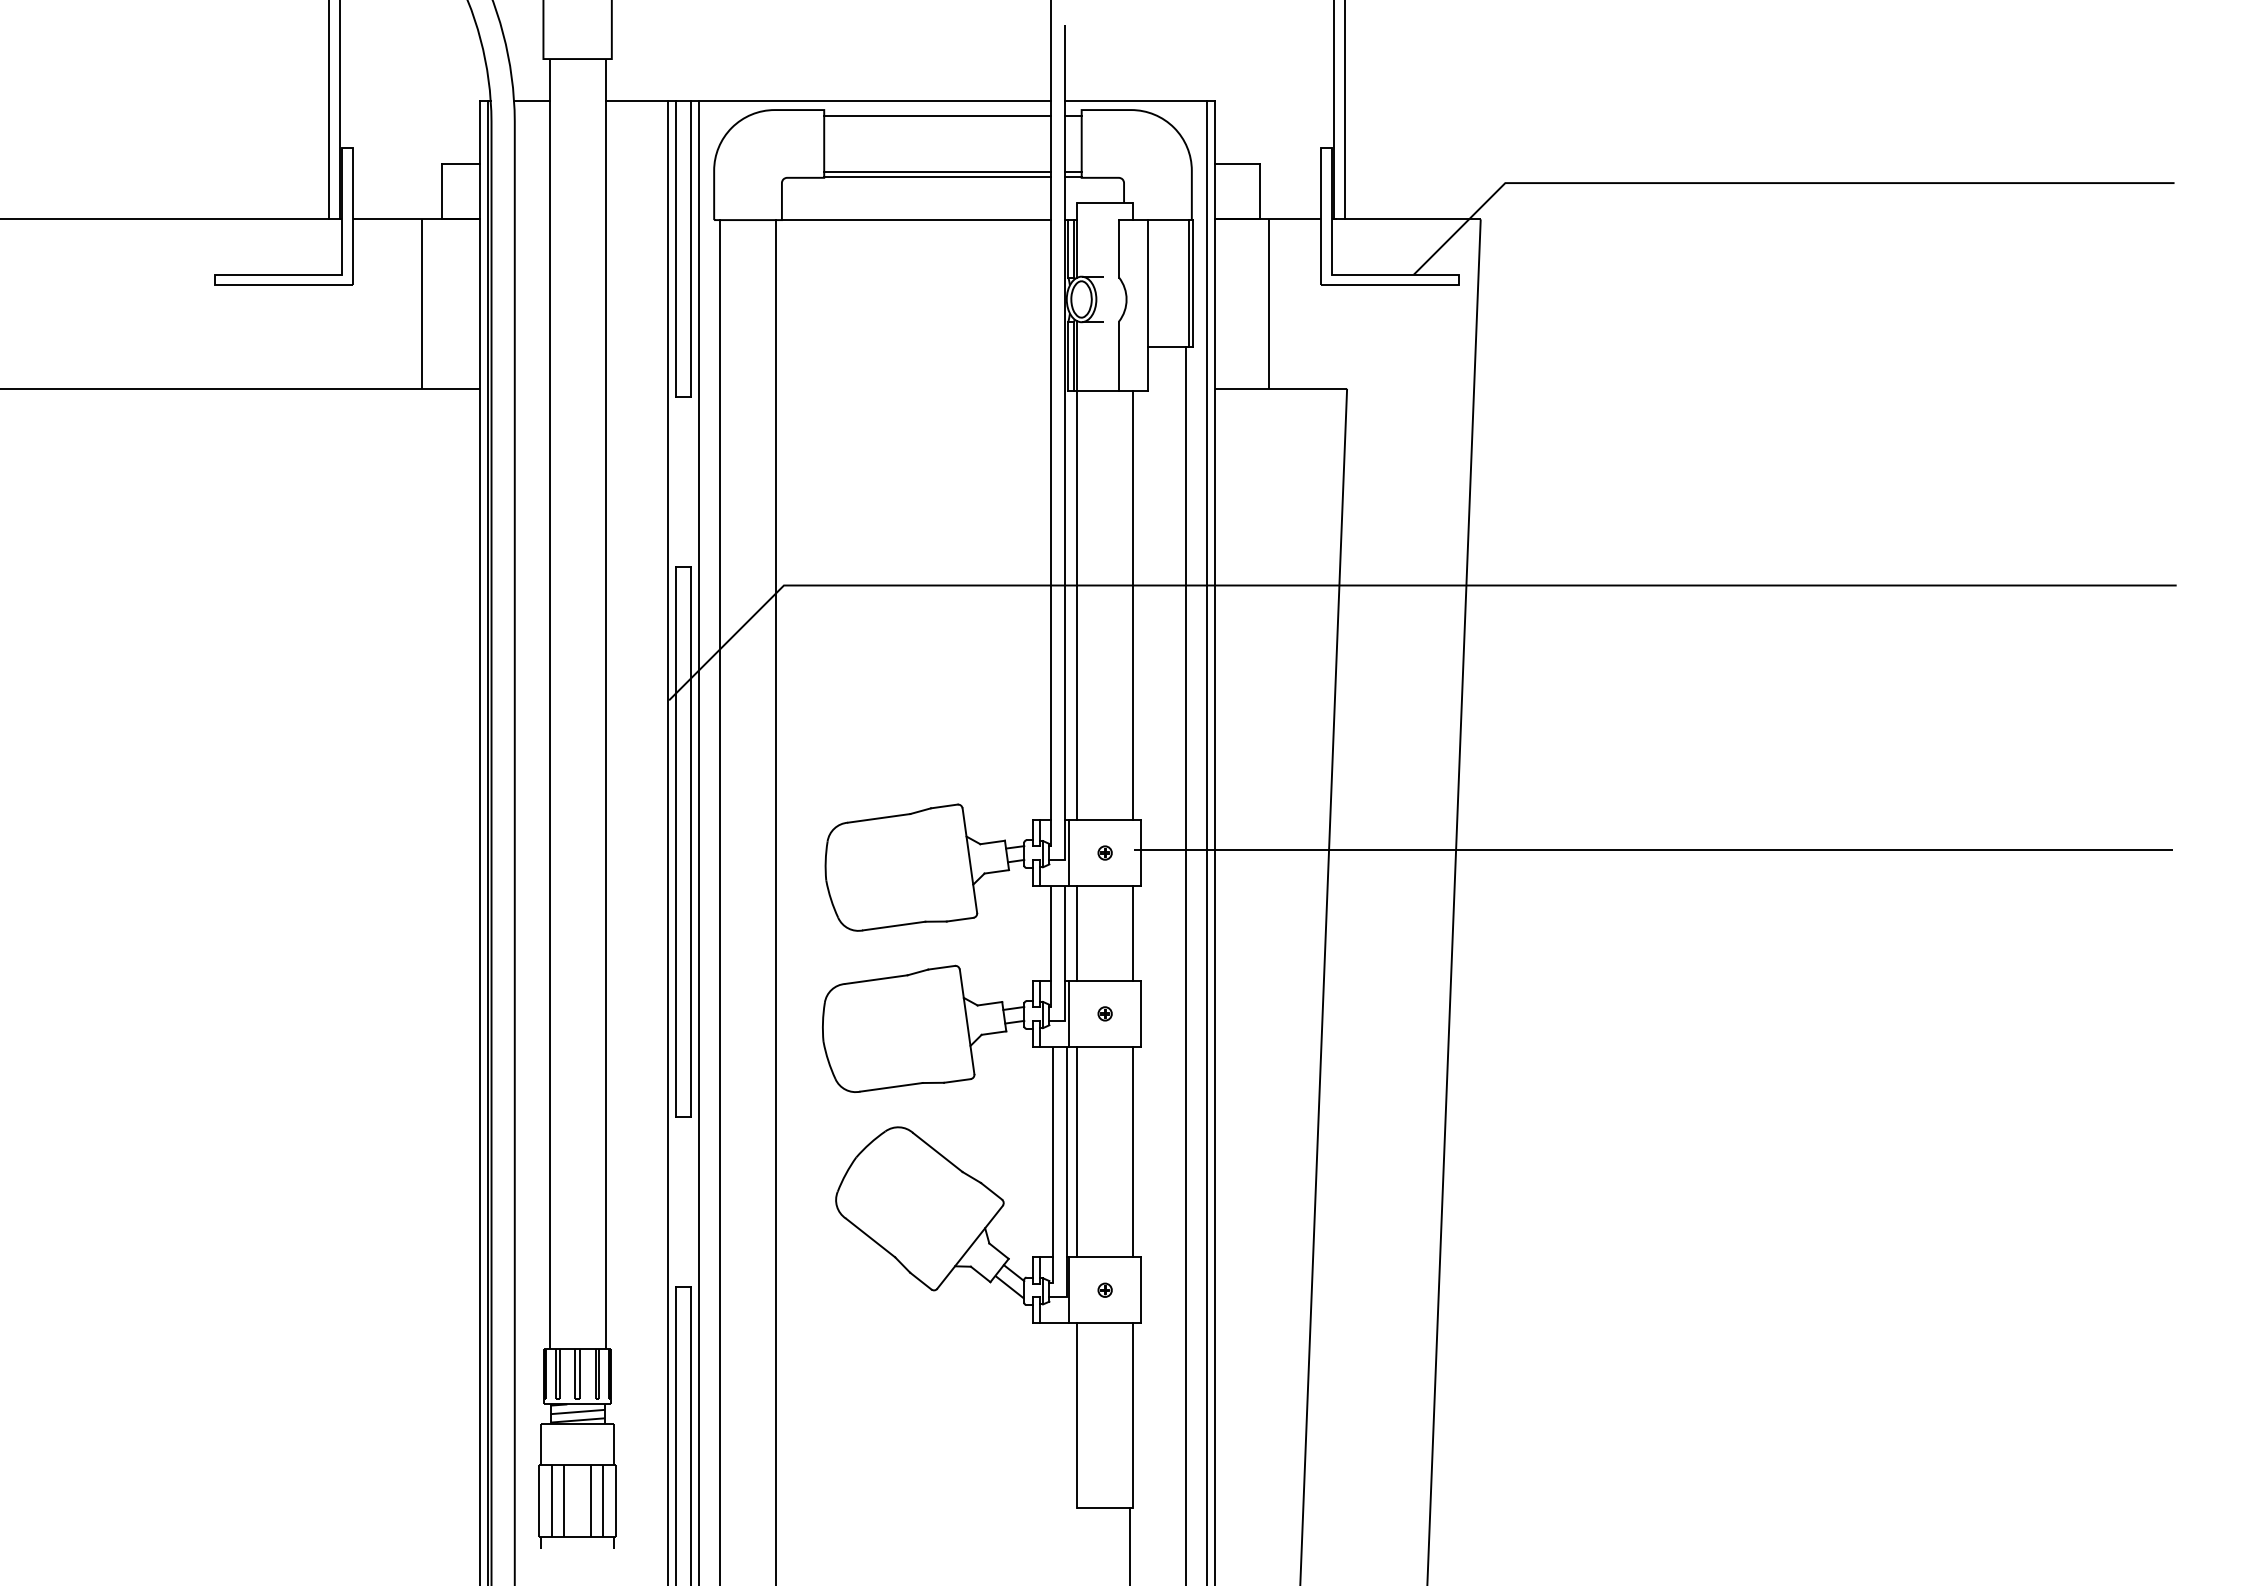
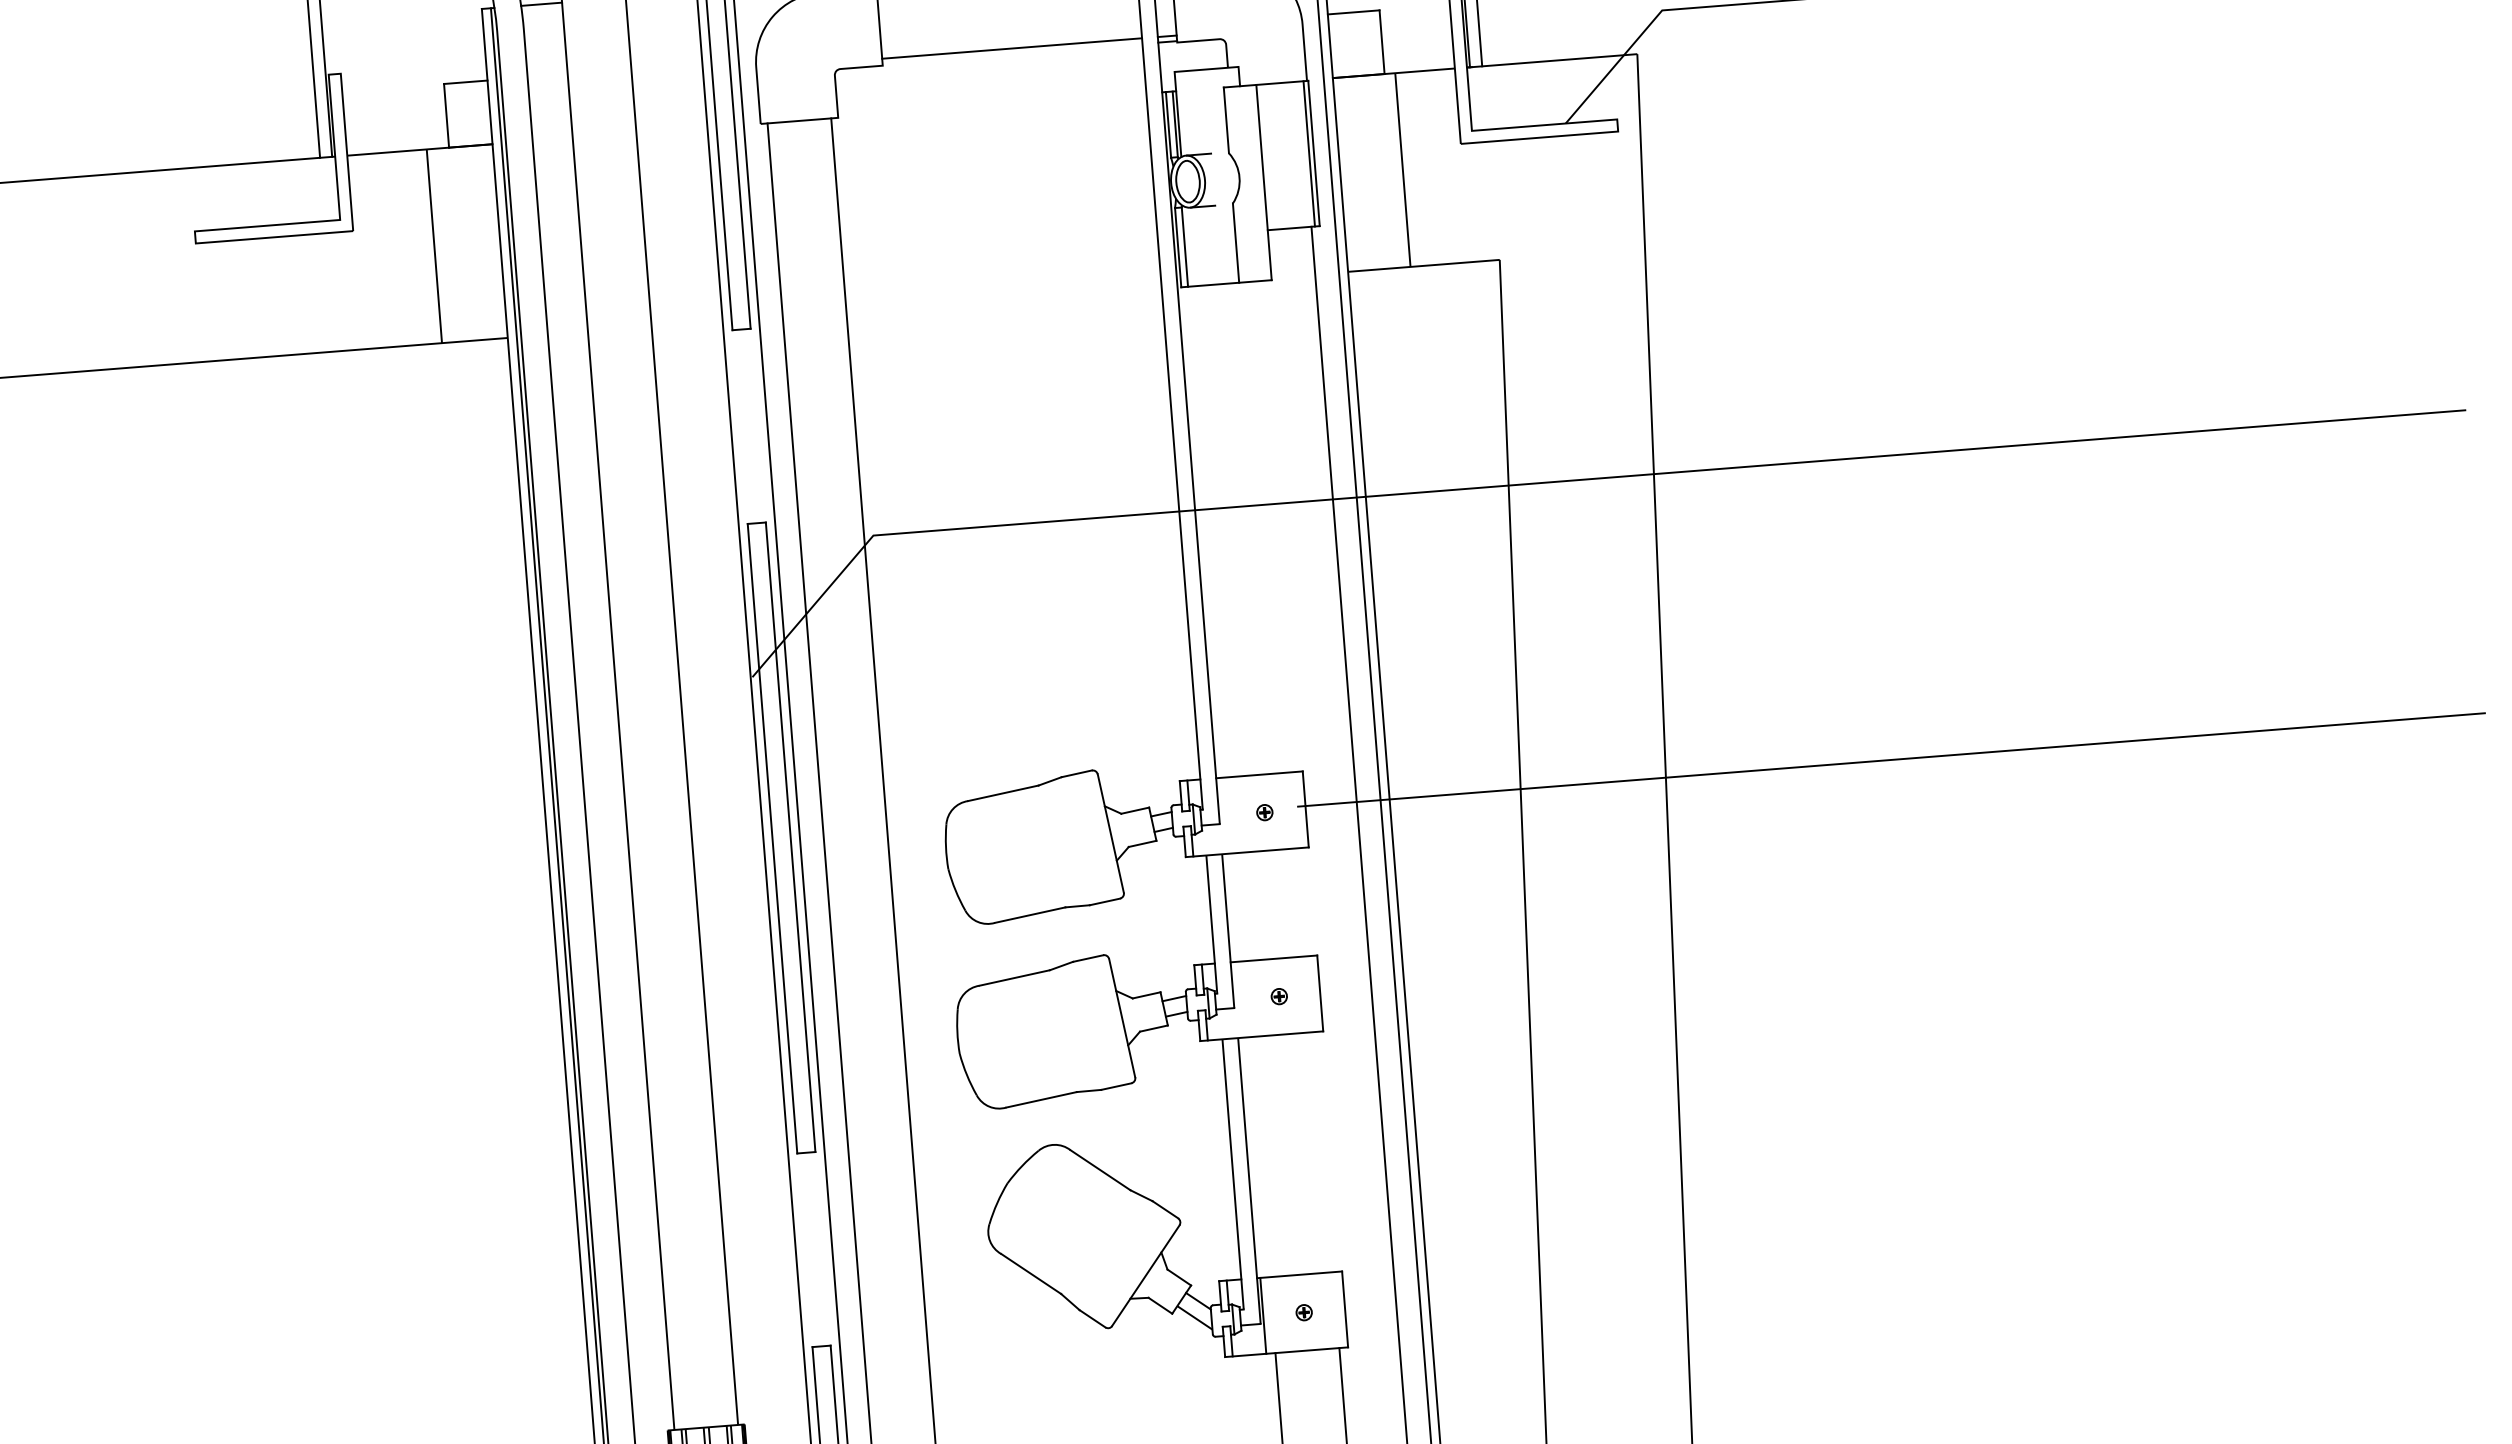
line: (937, 176) -> (1012, 53), removed
line: (916, 220) -> (992, 106), removed
line: (1077, 570) -> (1207, 491), removed
line: (1133, 604) -> (1274, 525), removed
line: (1069, 852) -> (1224, 815), removed
line: (1077, 933) -> (1240, 907), removed
line: (1133, 933) -> (1304, 902), removed
line: (1069, 1013) -> (1238, 999), removed
line: (1077, 1152) -> (1260, 1157), removed
line: (1133, 1152) -> (1324, 1152), removed

